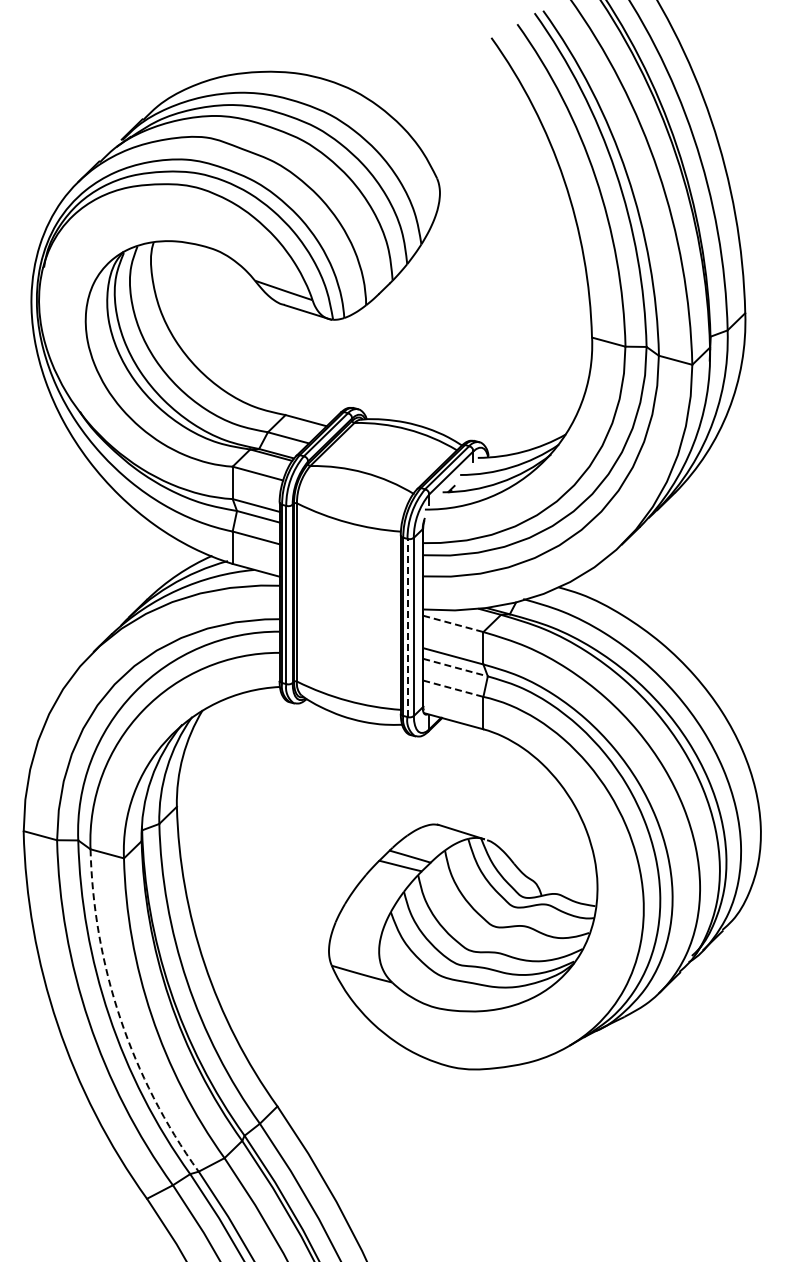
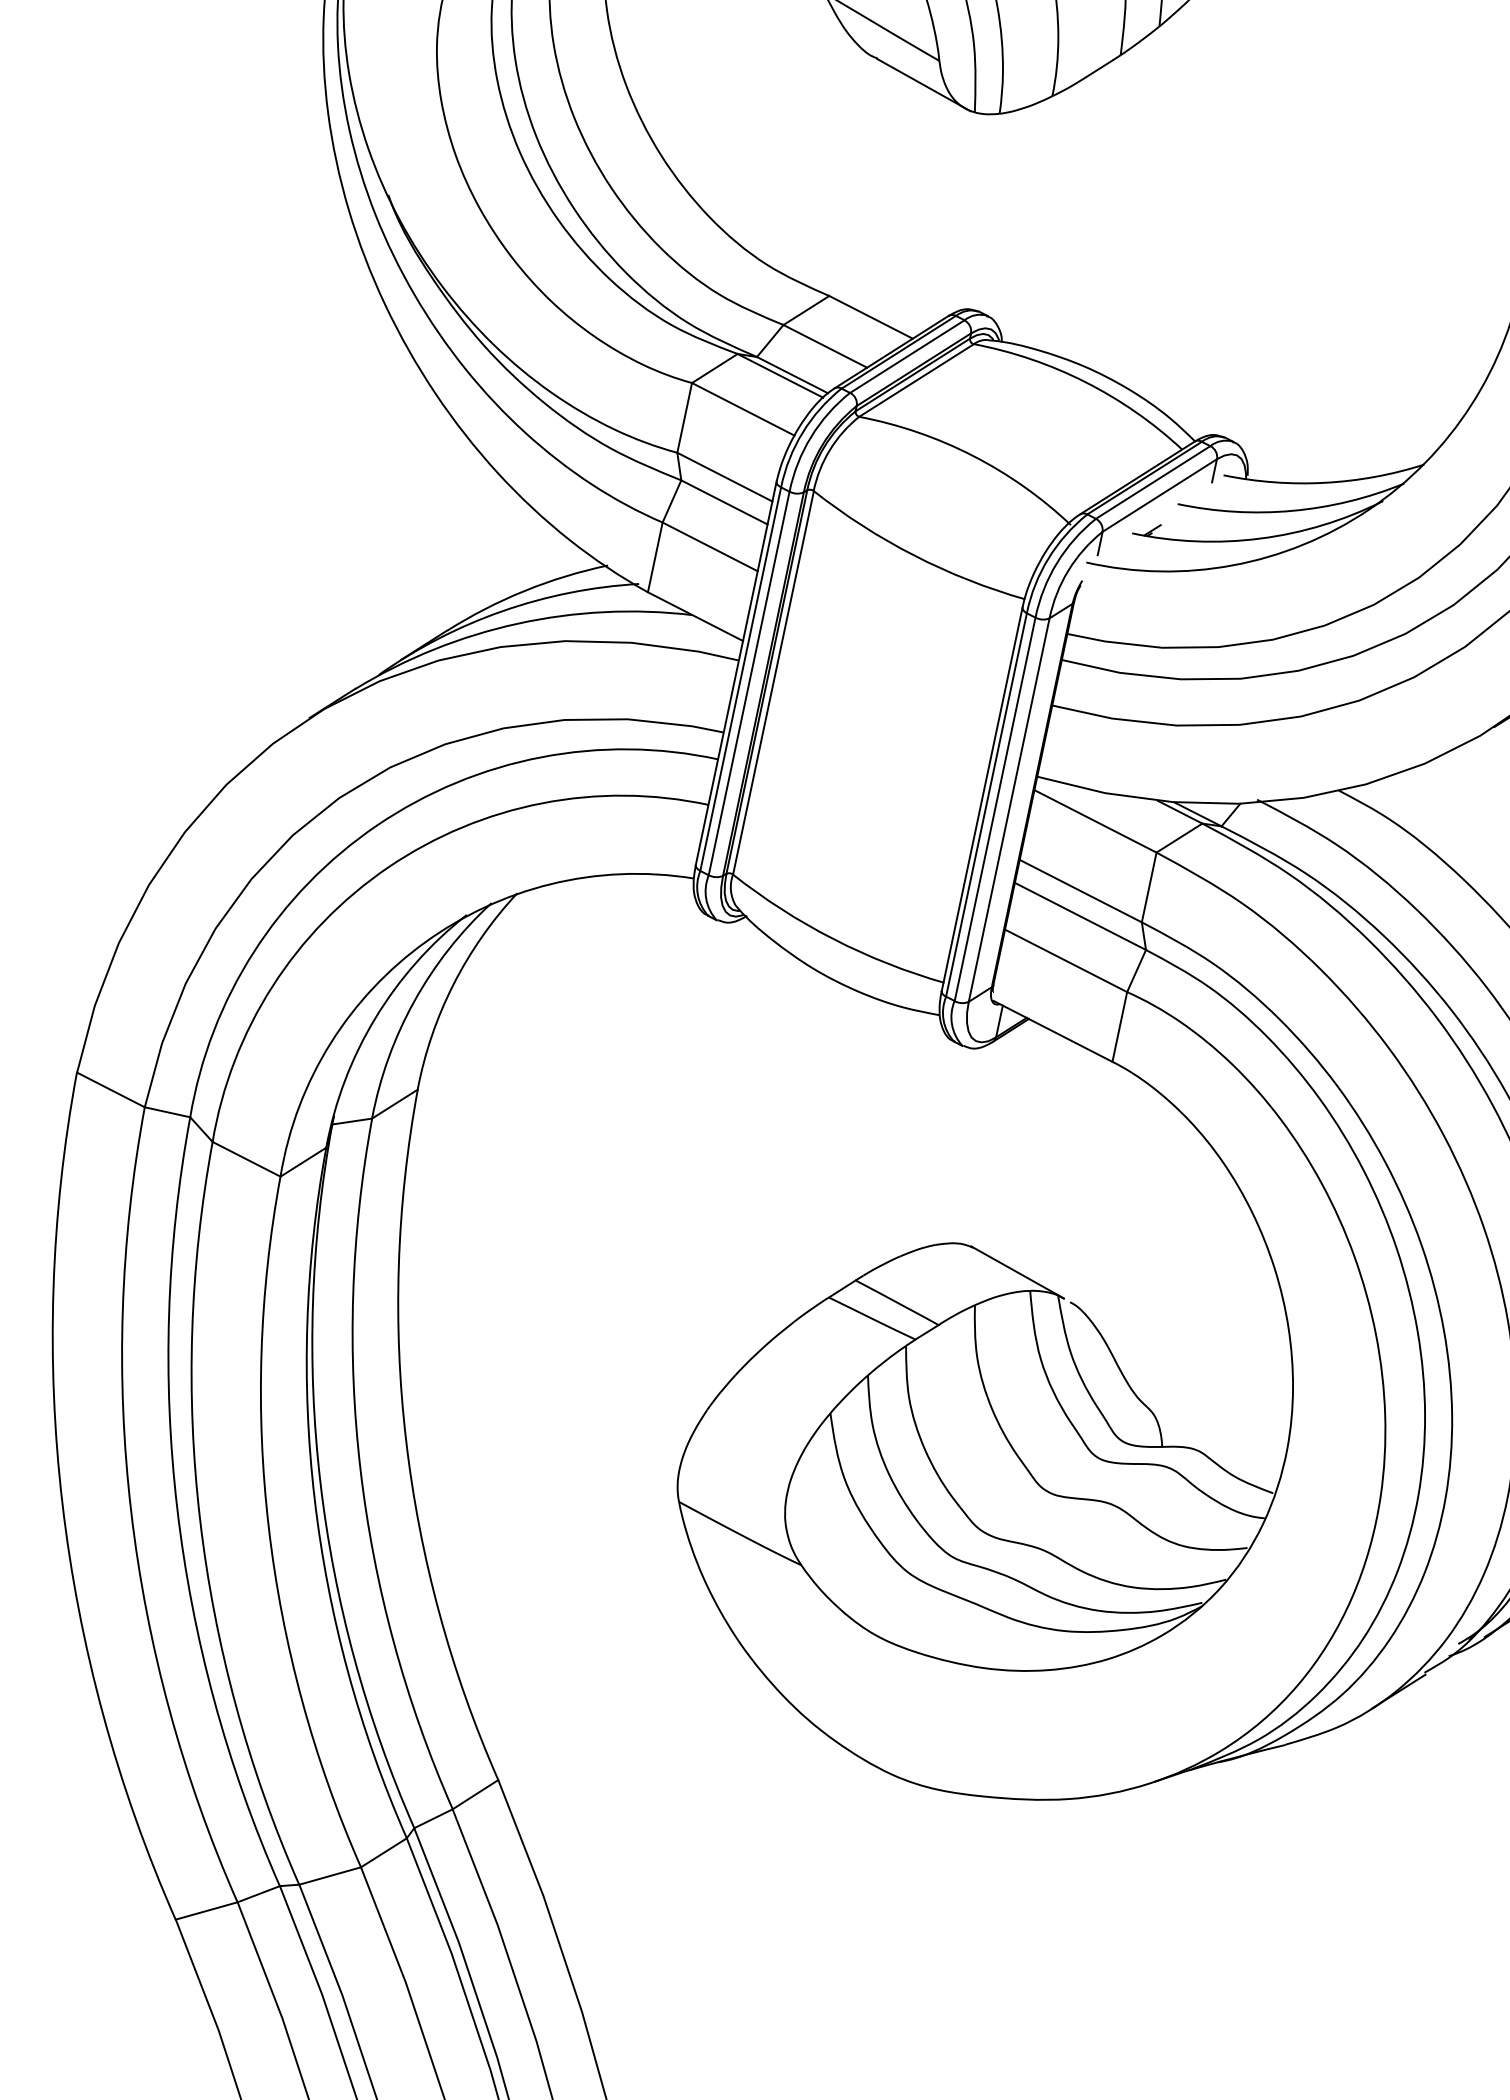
line: (453, 624) -> (1095, 822), dashed -> solid
line: (407, 627) -> (995, 808), dashed -> solid
line: (456, 667) -> (1082, 916), dashed -> solid
line: (453, 688) -> (1066, 960), dashed -> solid
arc: (120, 1018) -> (200, 1519), dashed -> solid

